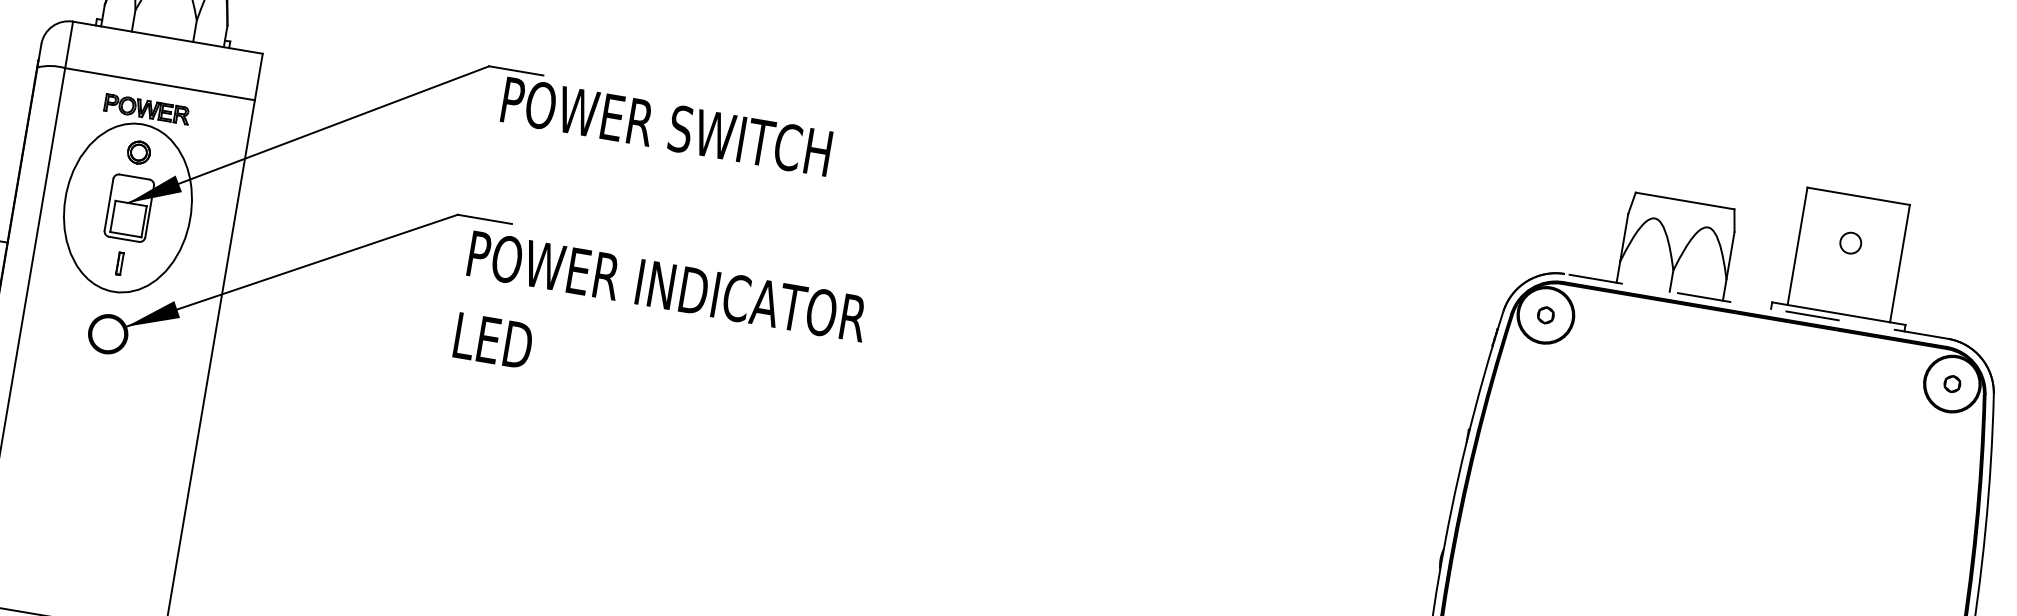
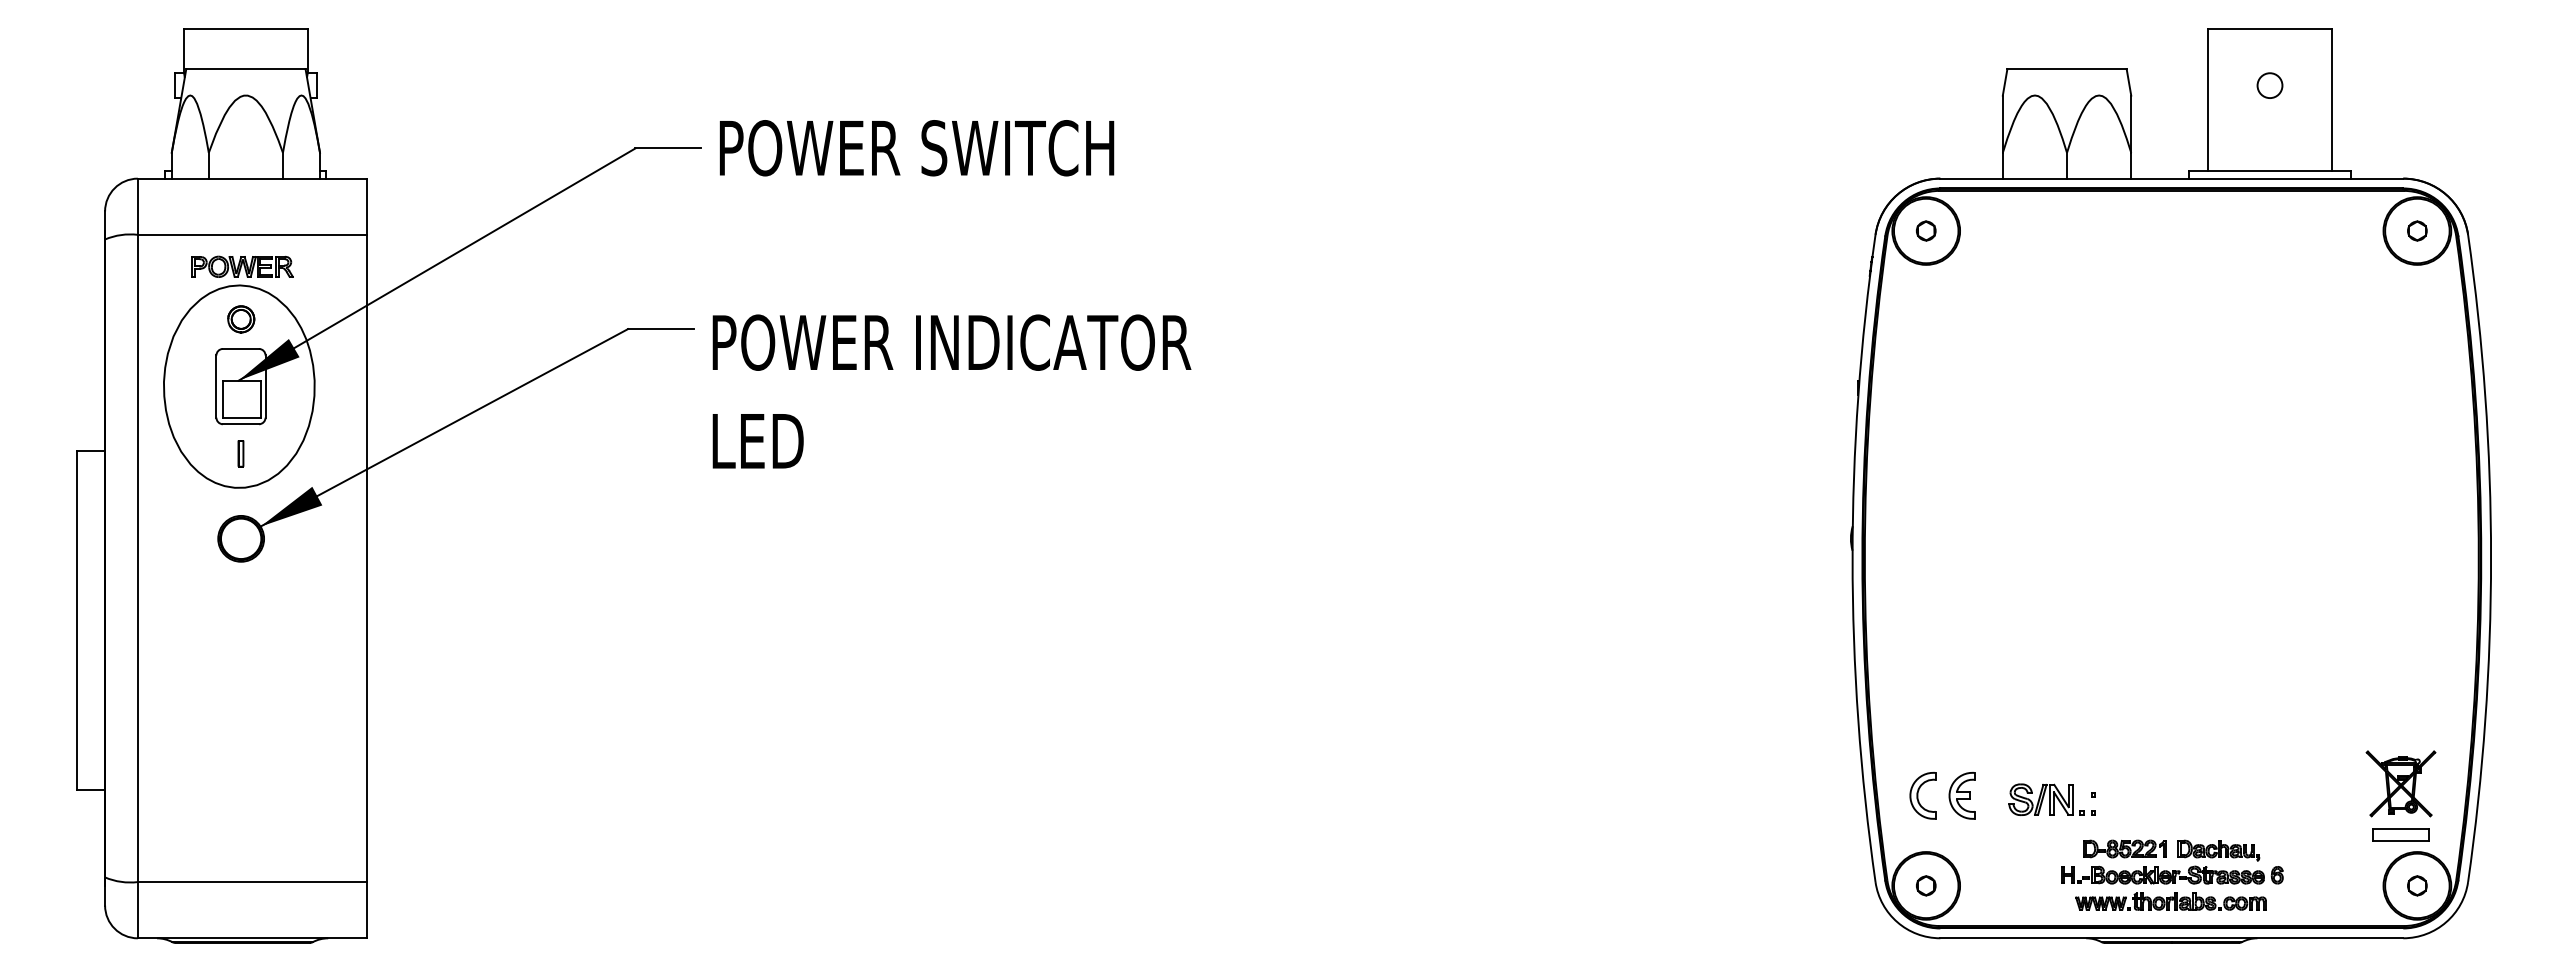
text: (666, 126) -> (916, 148), moved
line: (1756, 306) -> (2171, 178), dashed -> solid
text: (660, 326) -> (951, 391), moved

